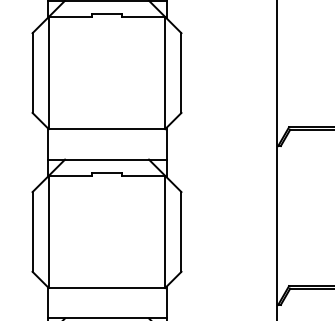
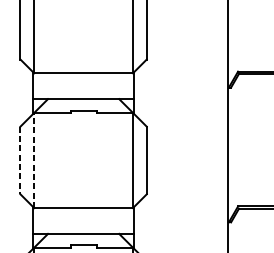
line: (32, 231) -> (20, 160), solid -> dashed
line: (48, 231) -> (33, 160), solid -> dashed

